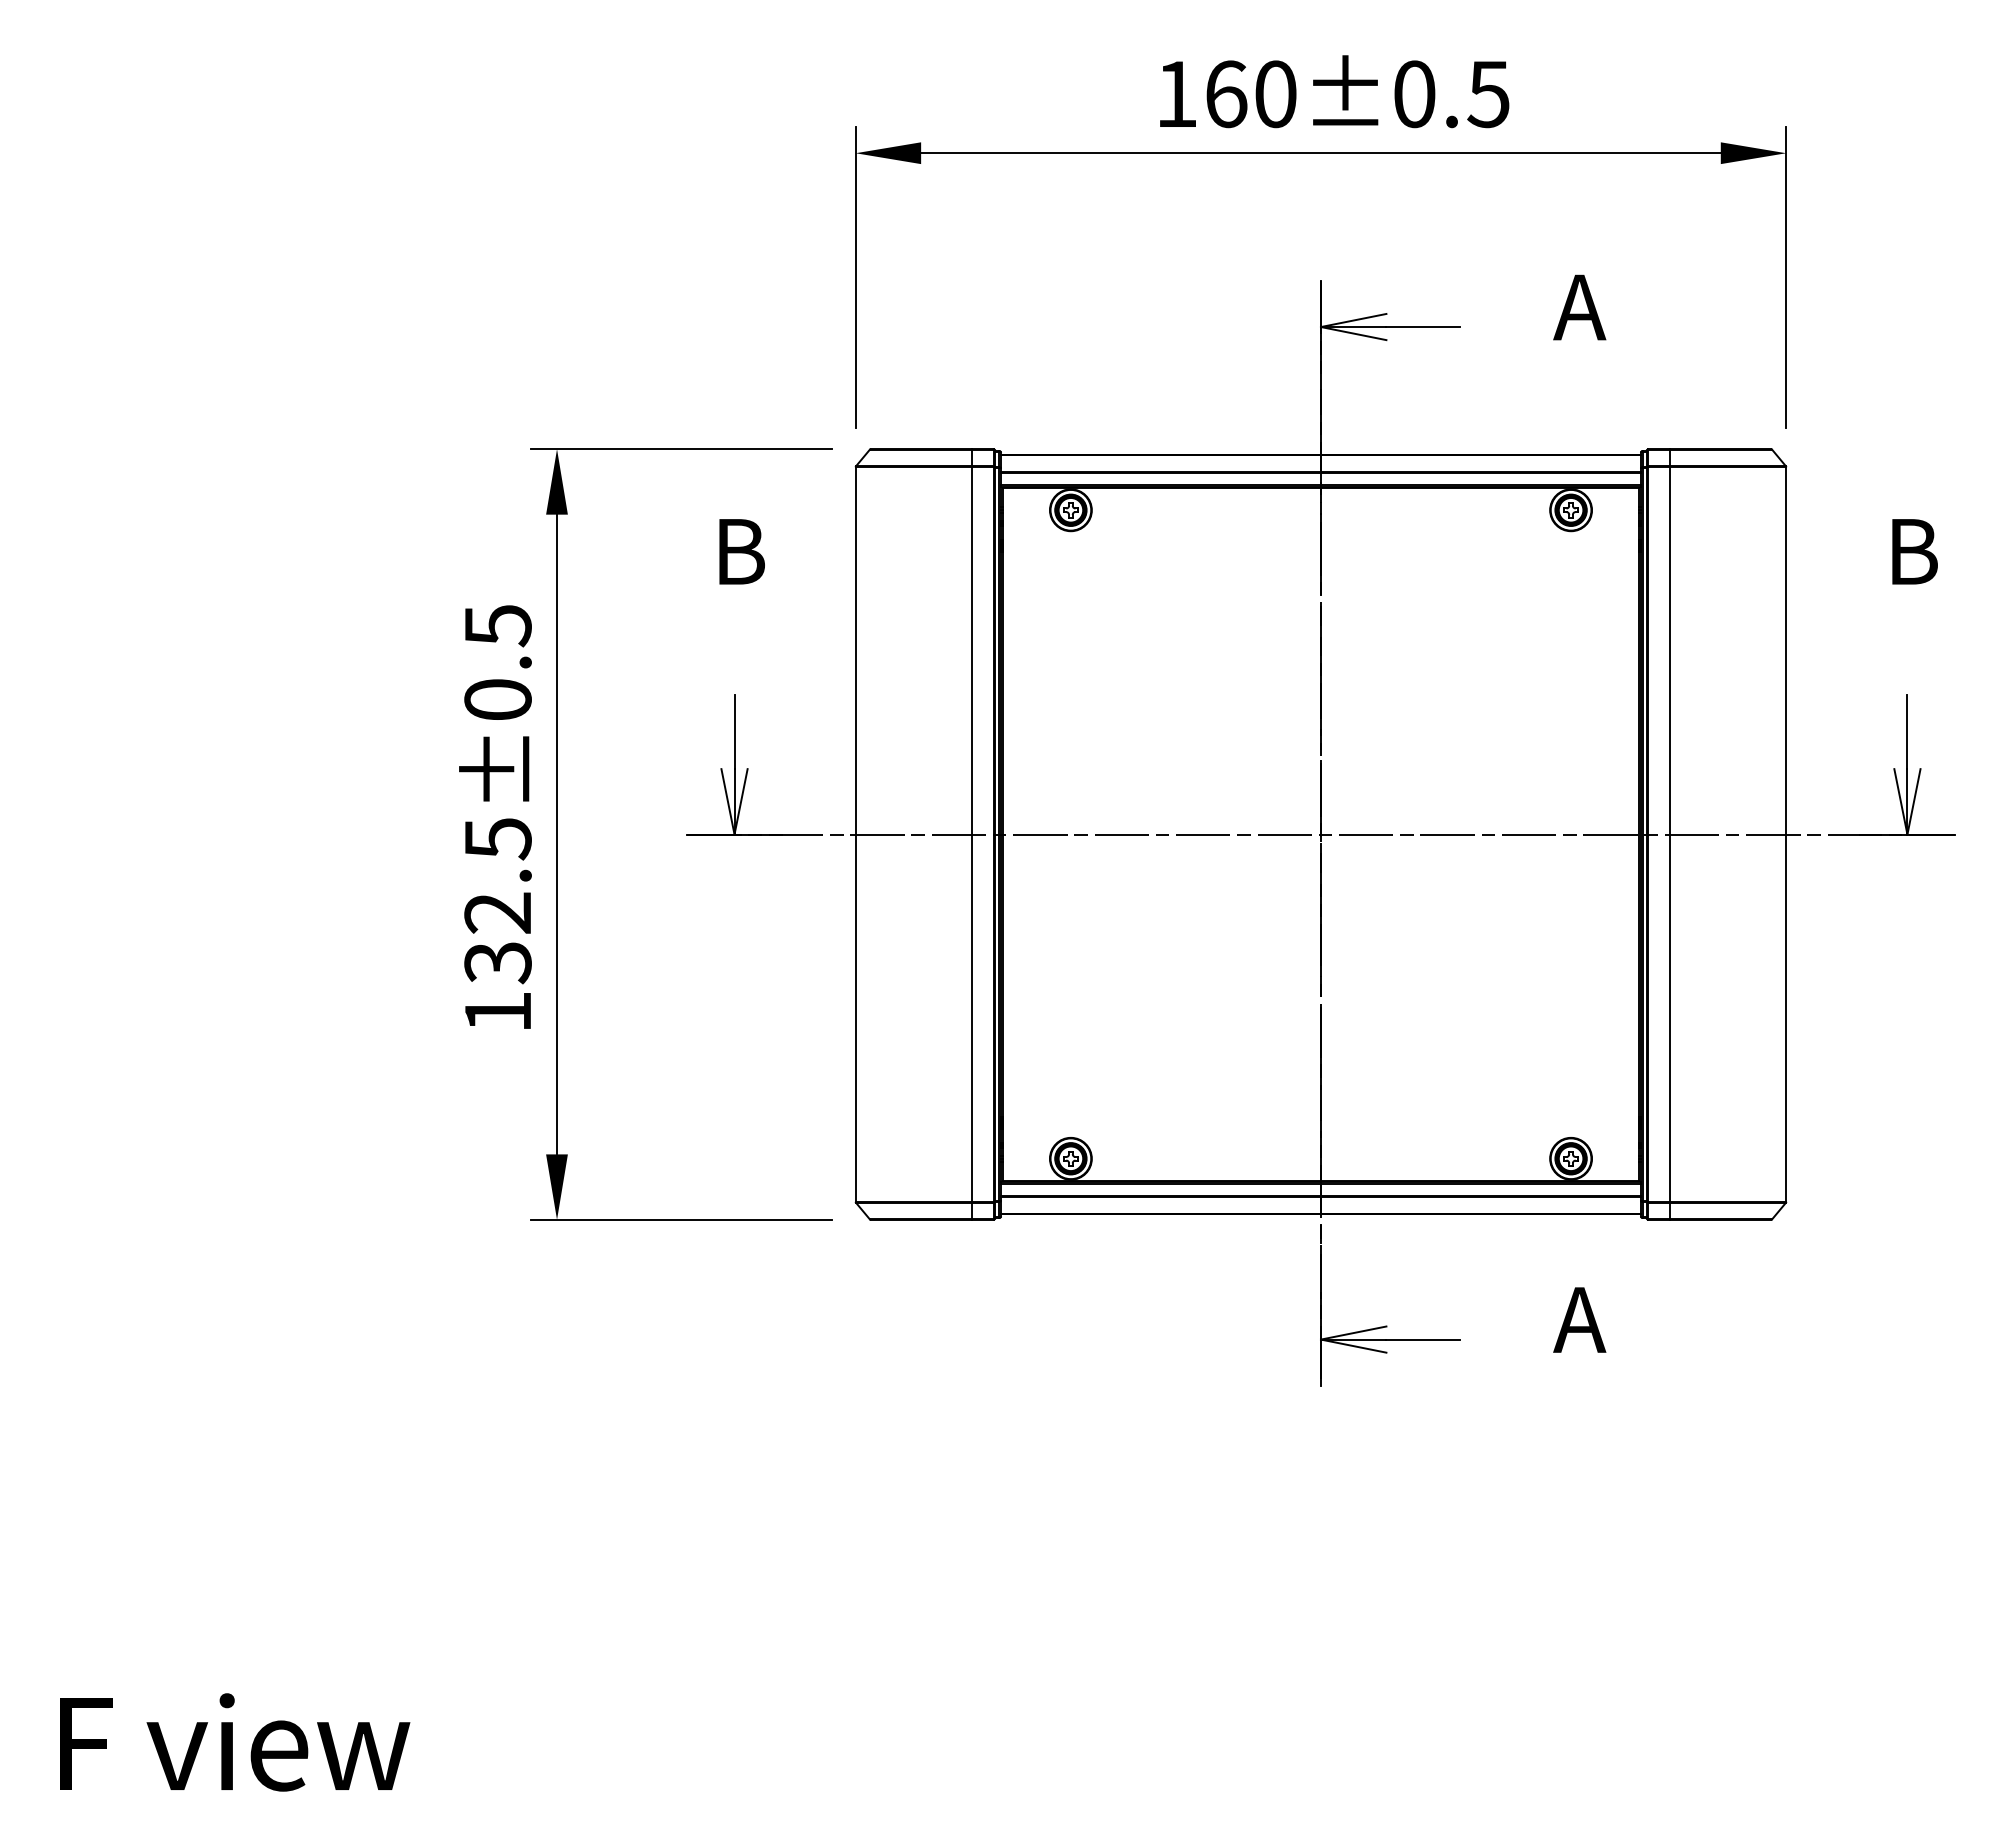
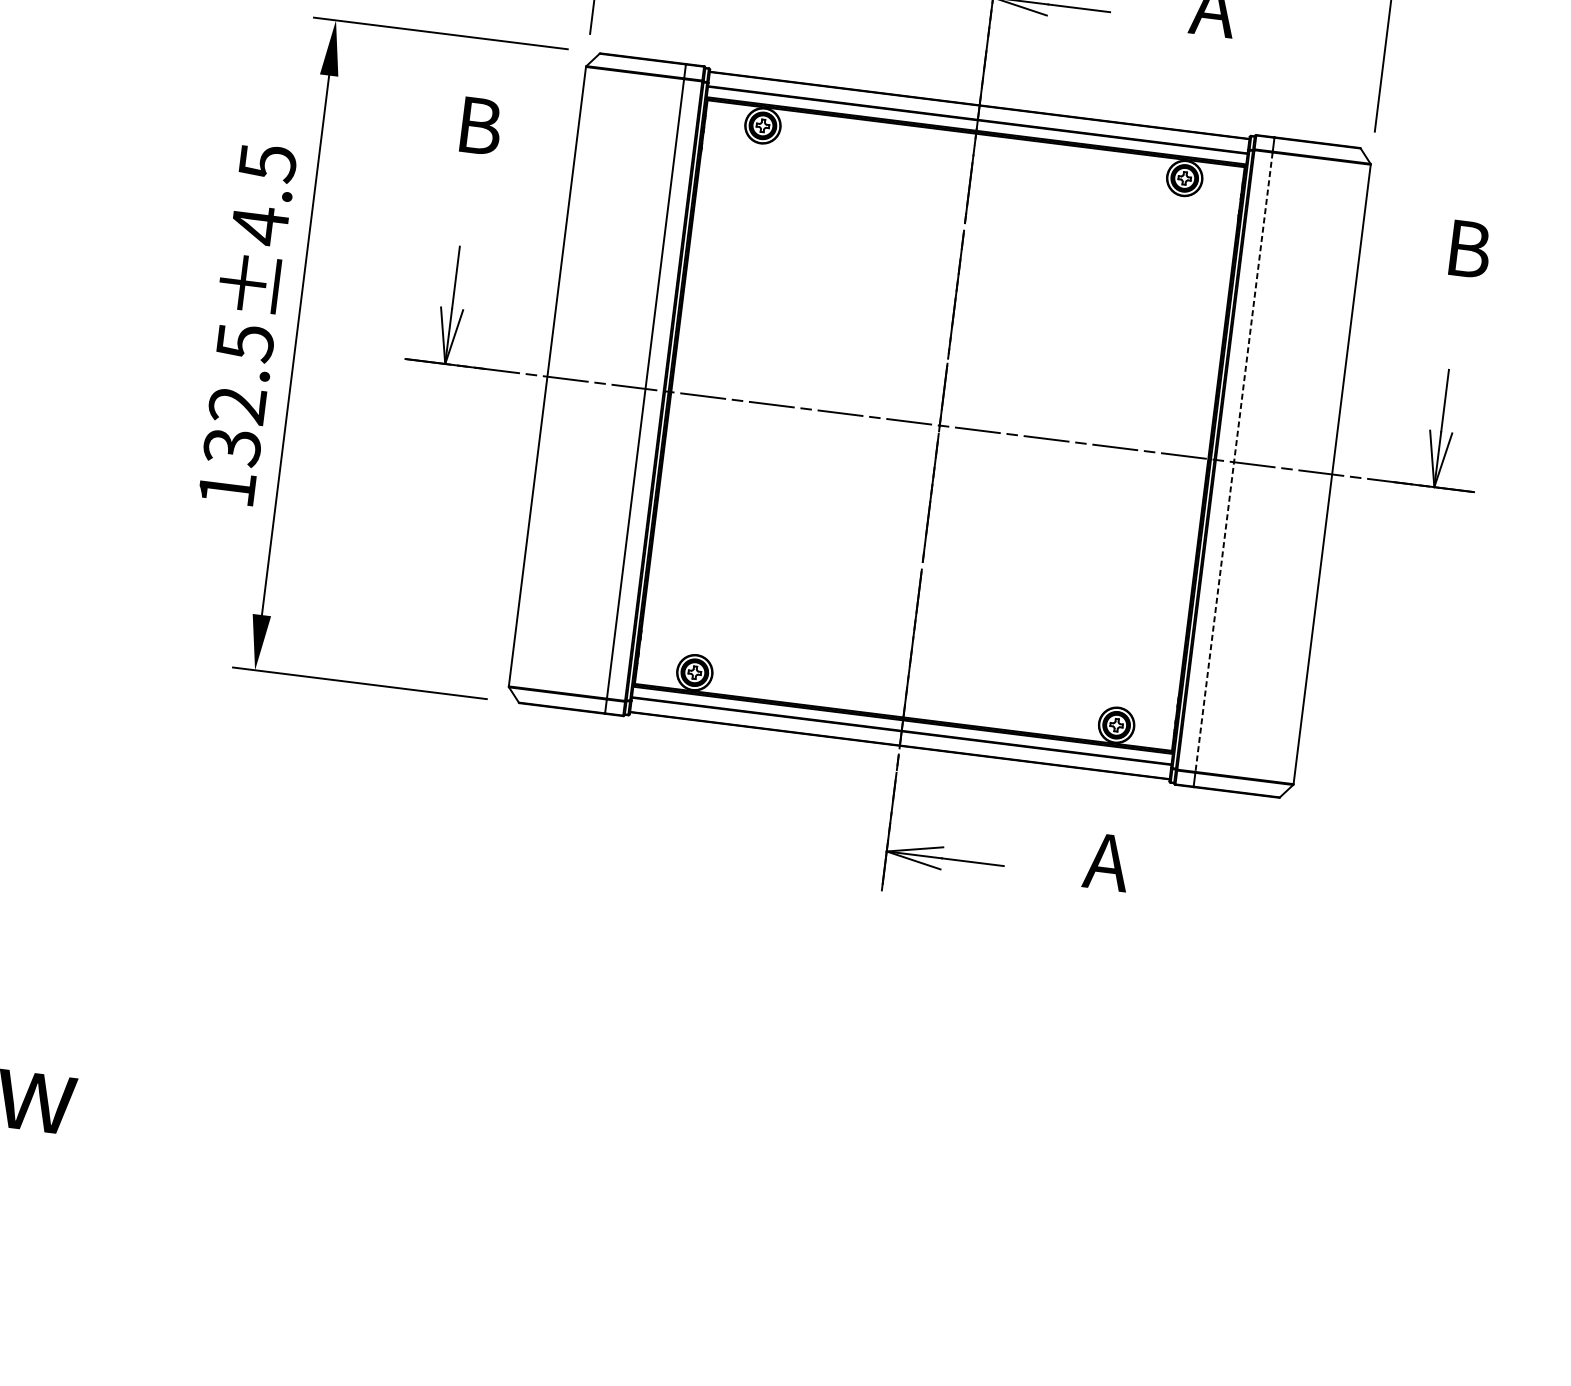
text: (497, 699) -> (259, 225), 132.5±0.5 -> 132.5±4.5
line: (1669, 835) -> (1233, 462), solid -> dashed

